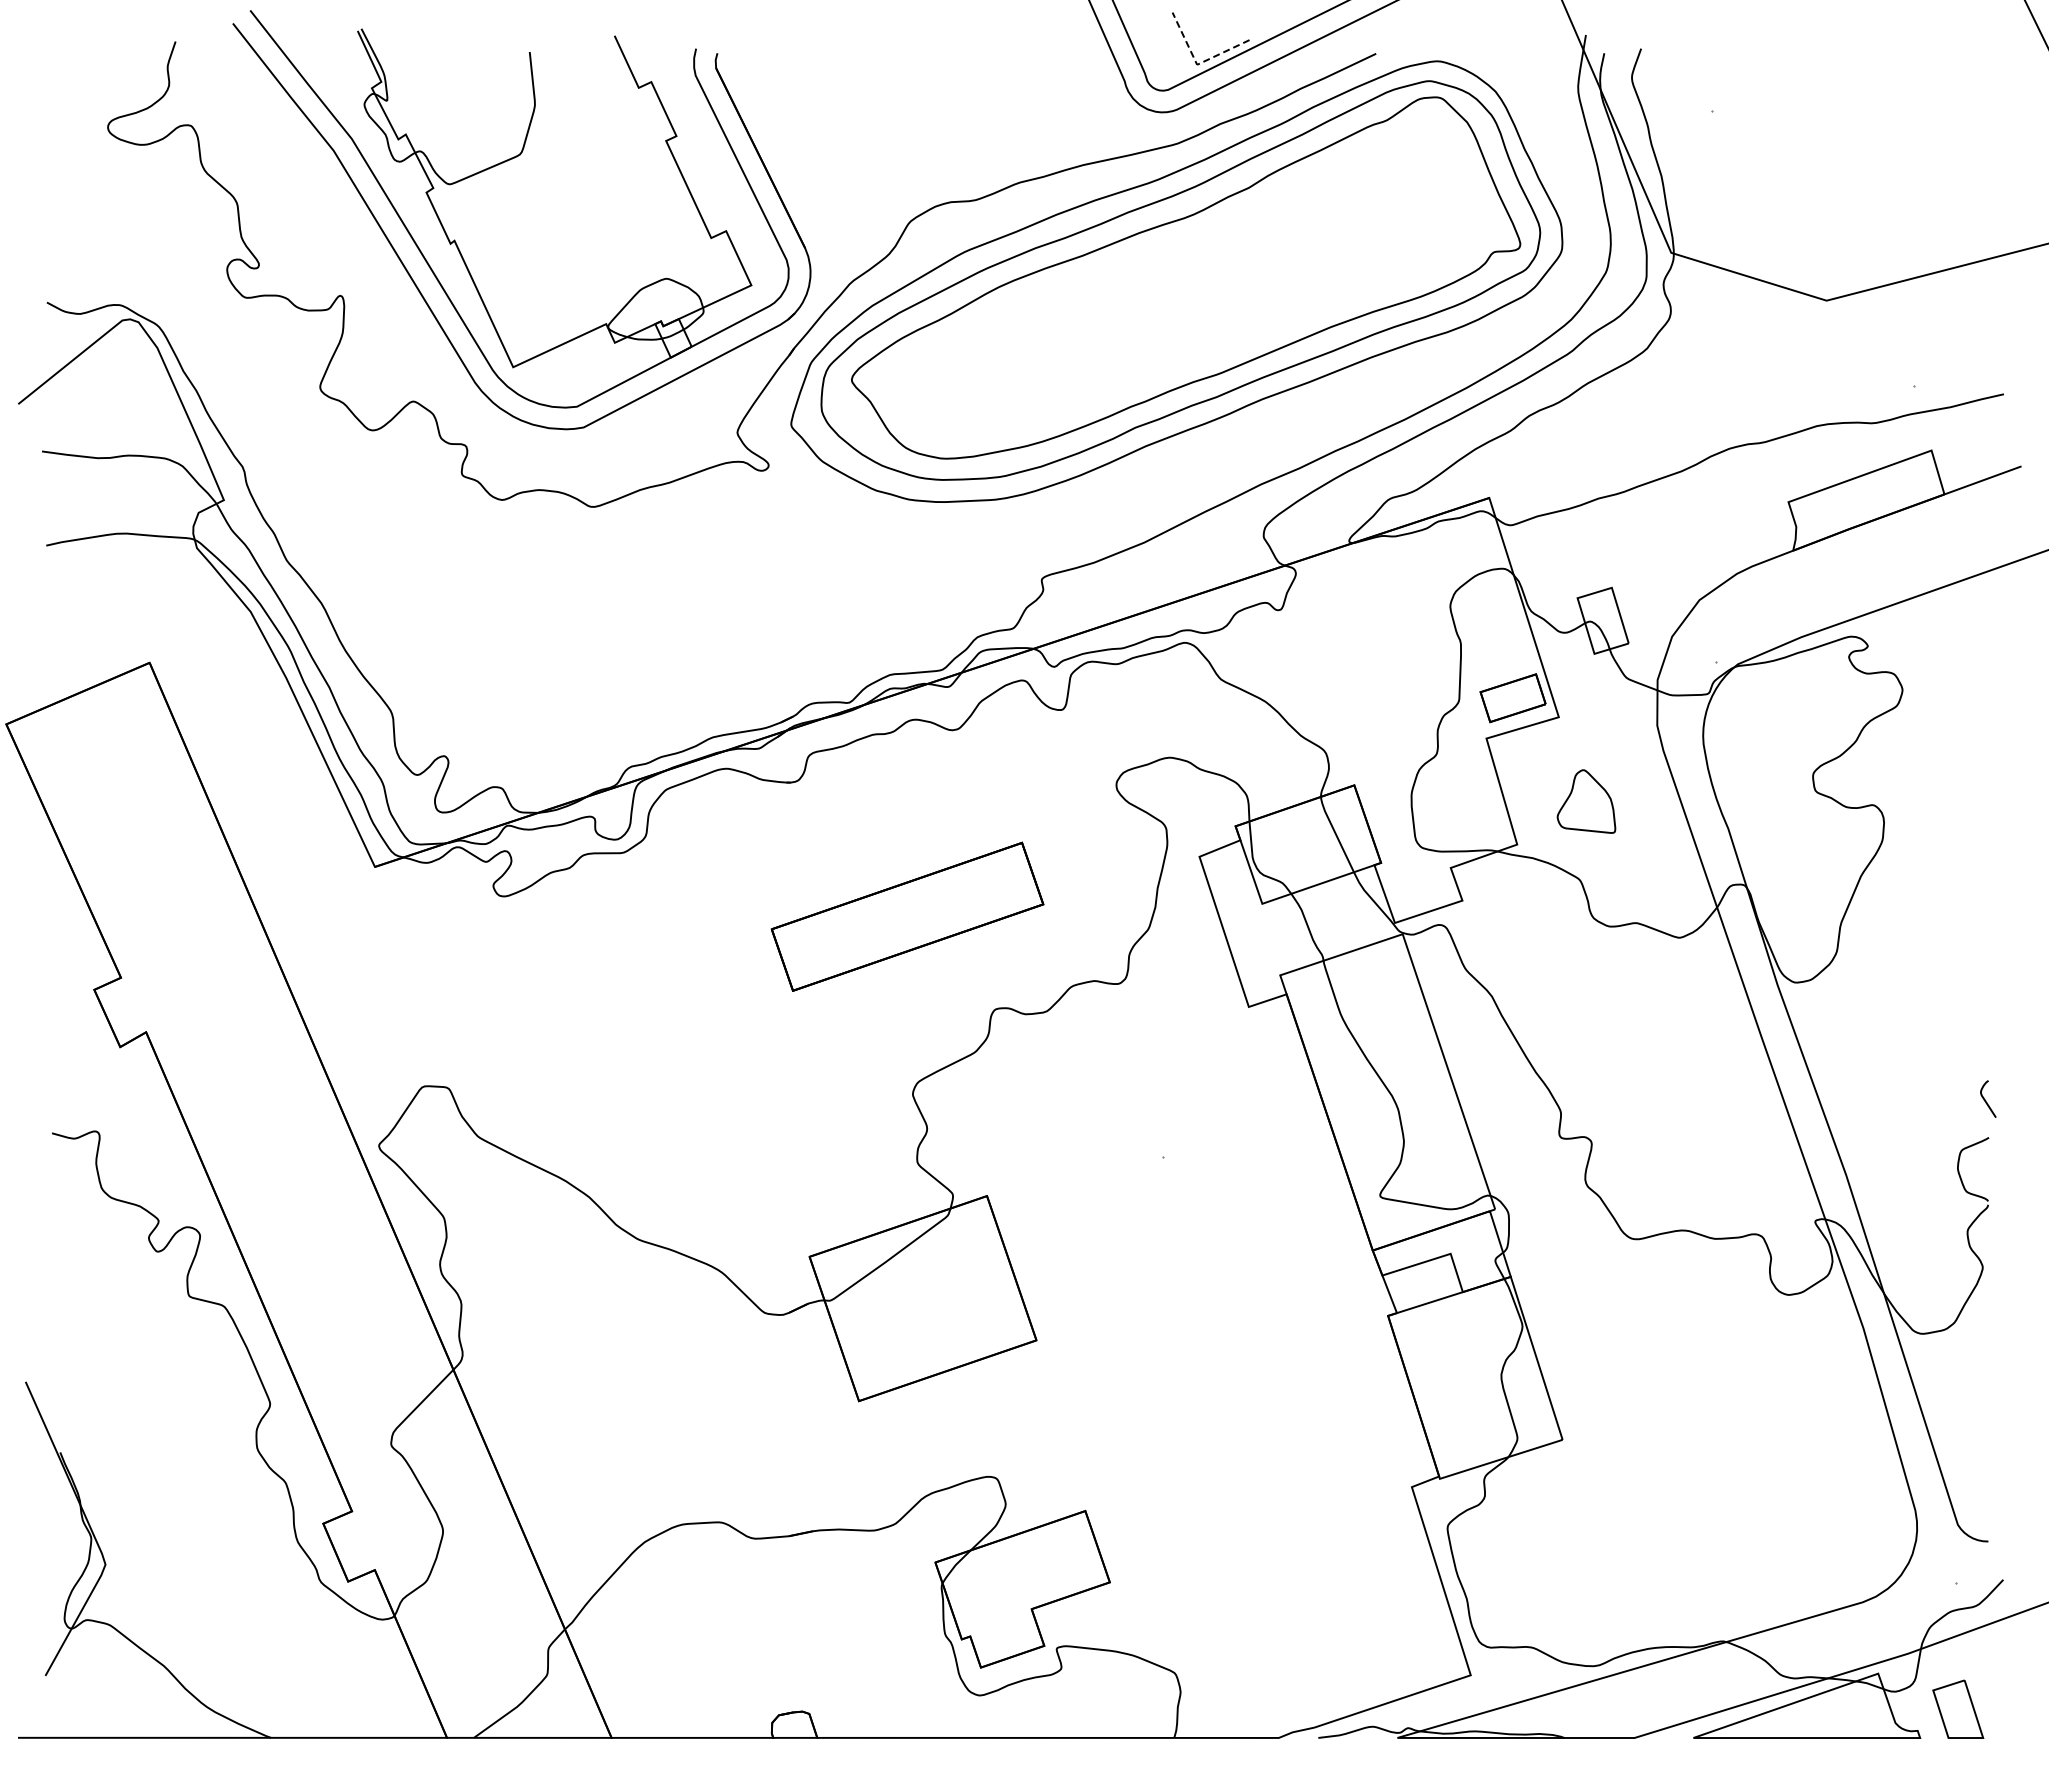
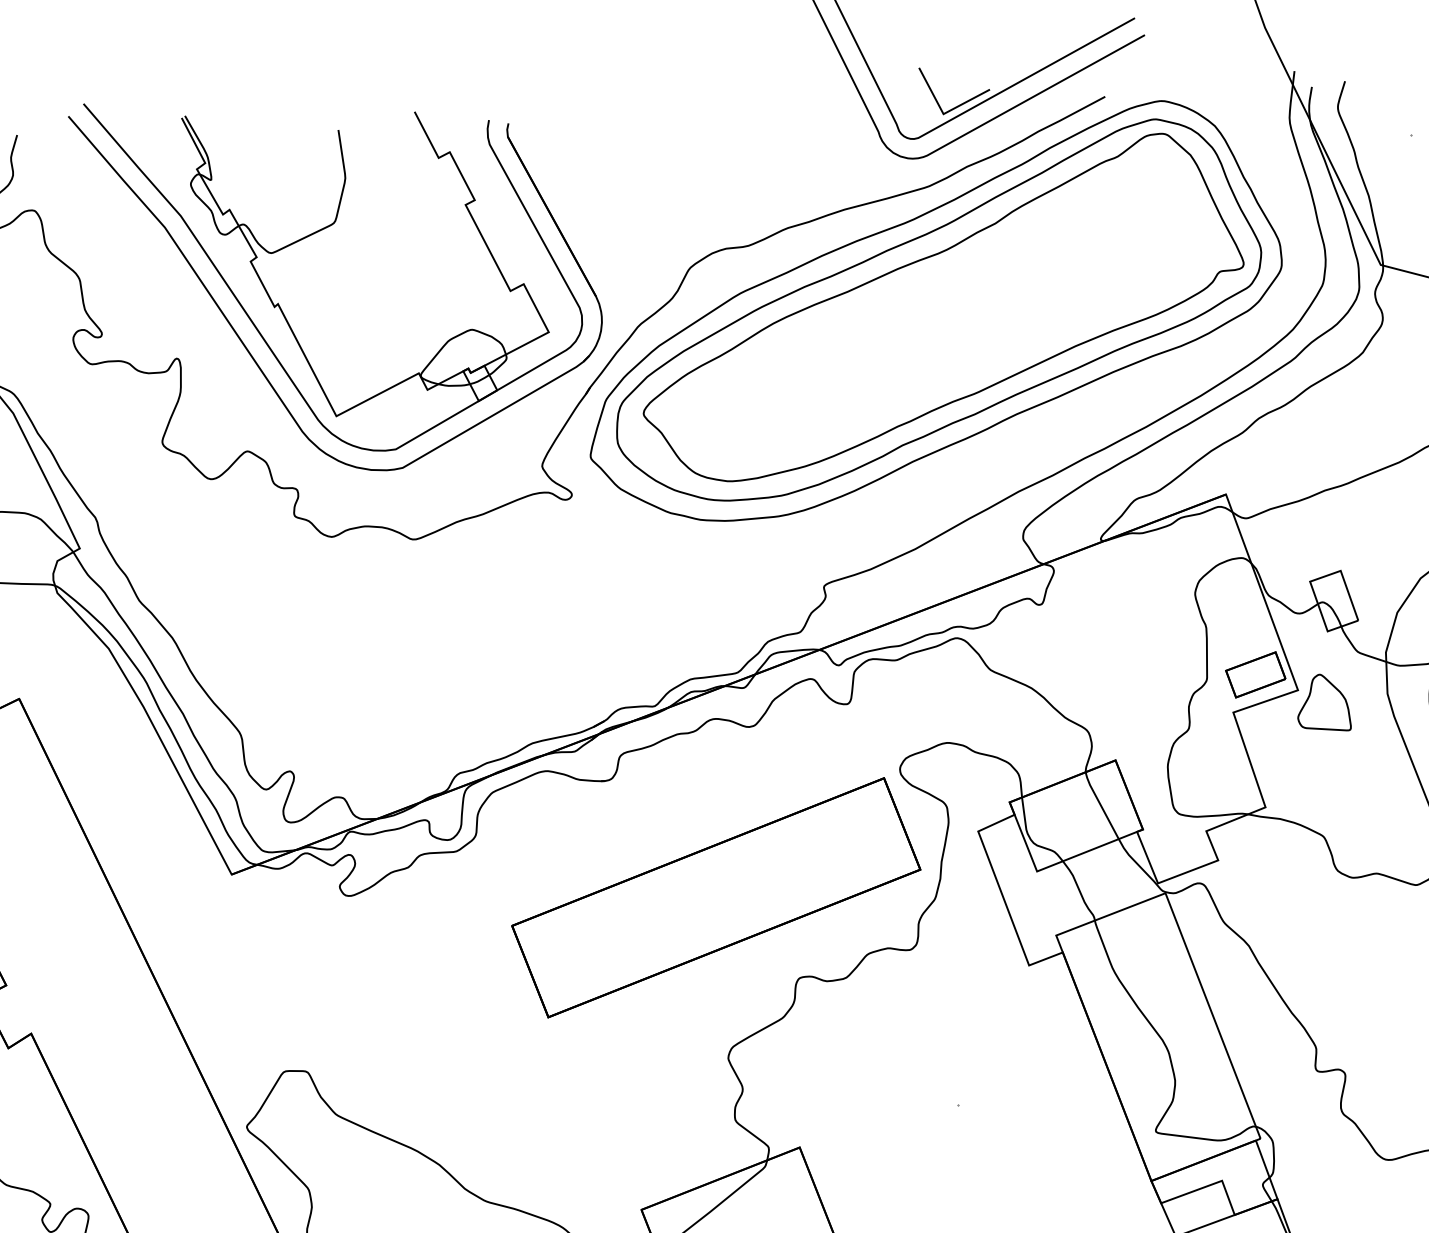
line: (1197, 64) -> (943, 113), dashed -> solid
part: (1586, 801) -> (1323, 702), moved
part: (907, 916) -> (716, 897), size x1.67

